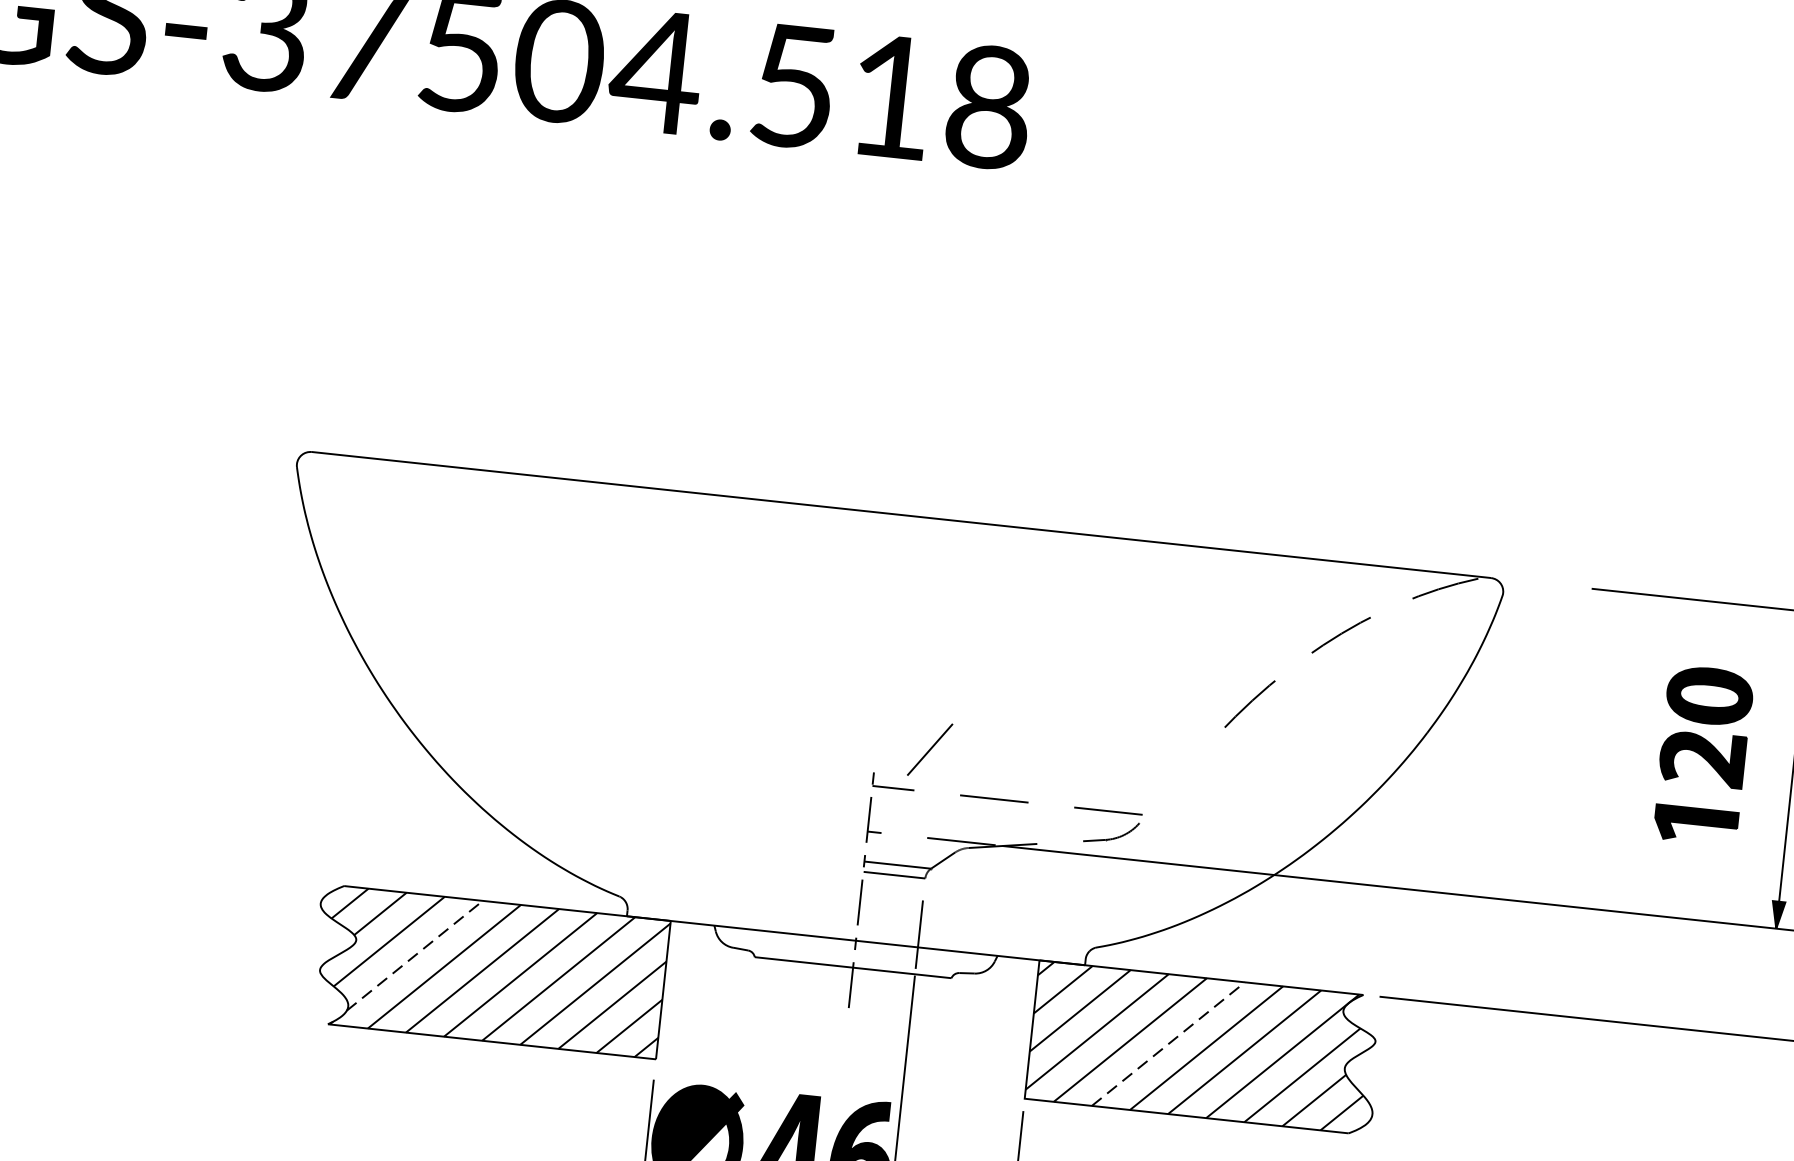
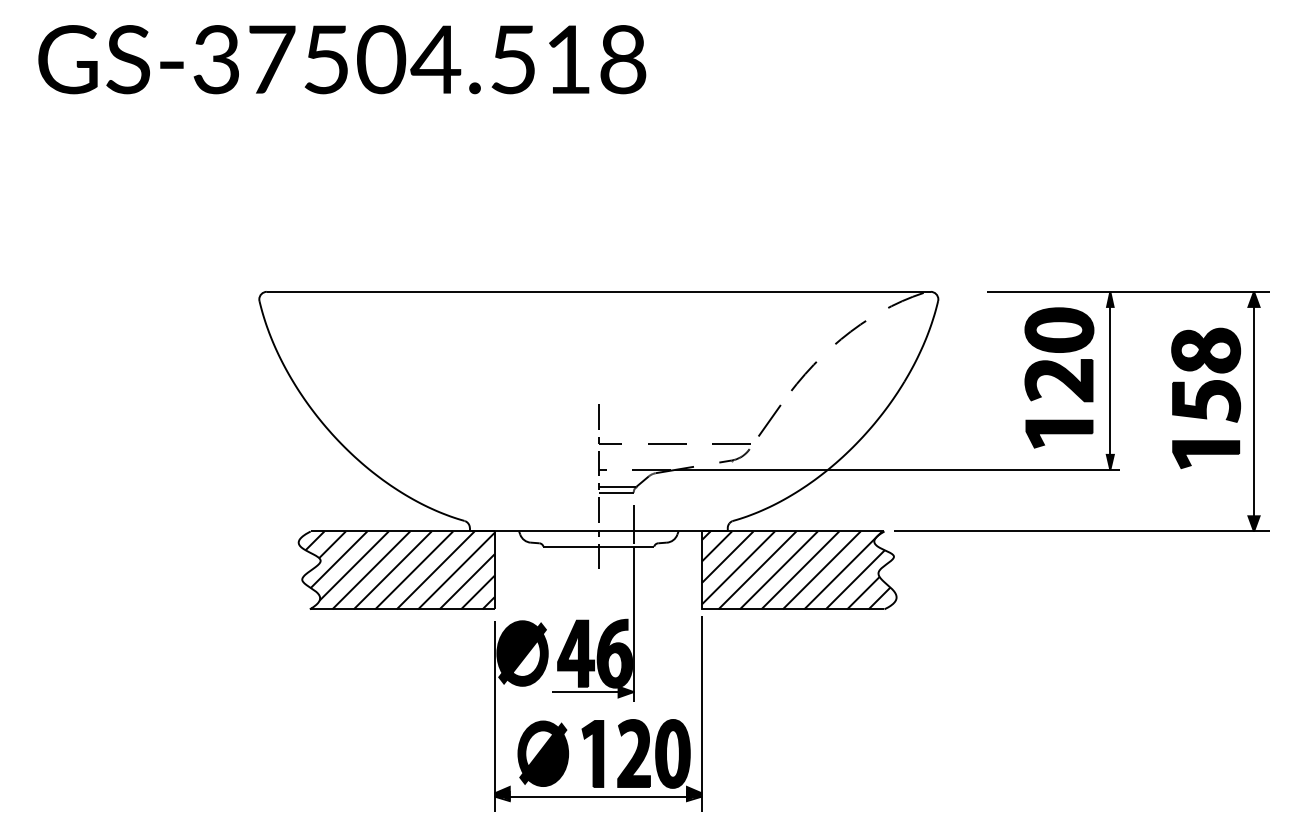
line: (877, 736) -> (598, 416), added
line: (929, 749) -> (769, 420), moved
part: (1703, 754) -> (1059, 377), size x1.43
line: (415, 956) -> (354, 566), dashed -> solid
line: (1169, 1044) -> (779, 570), dashed -> solid

